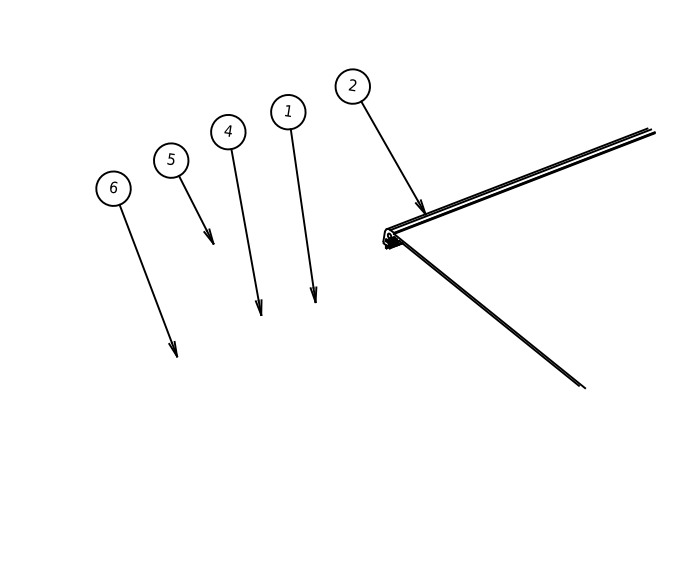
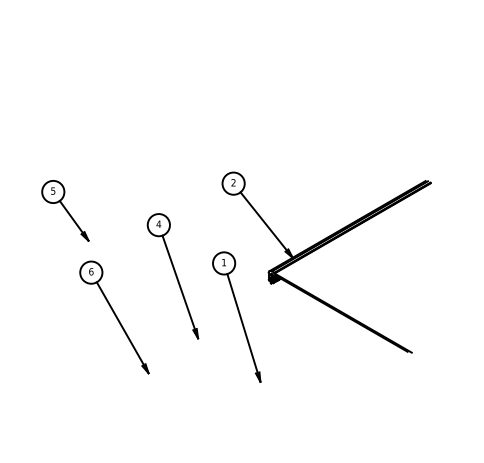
part: (185, 191) -> (65, 210), moved
part: (294, 196) -> (236, 316), moved

